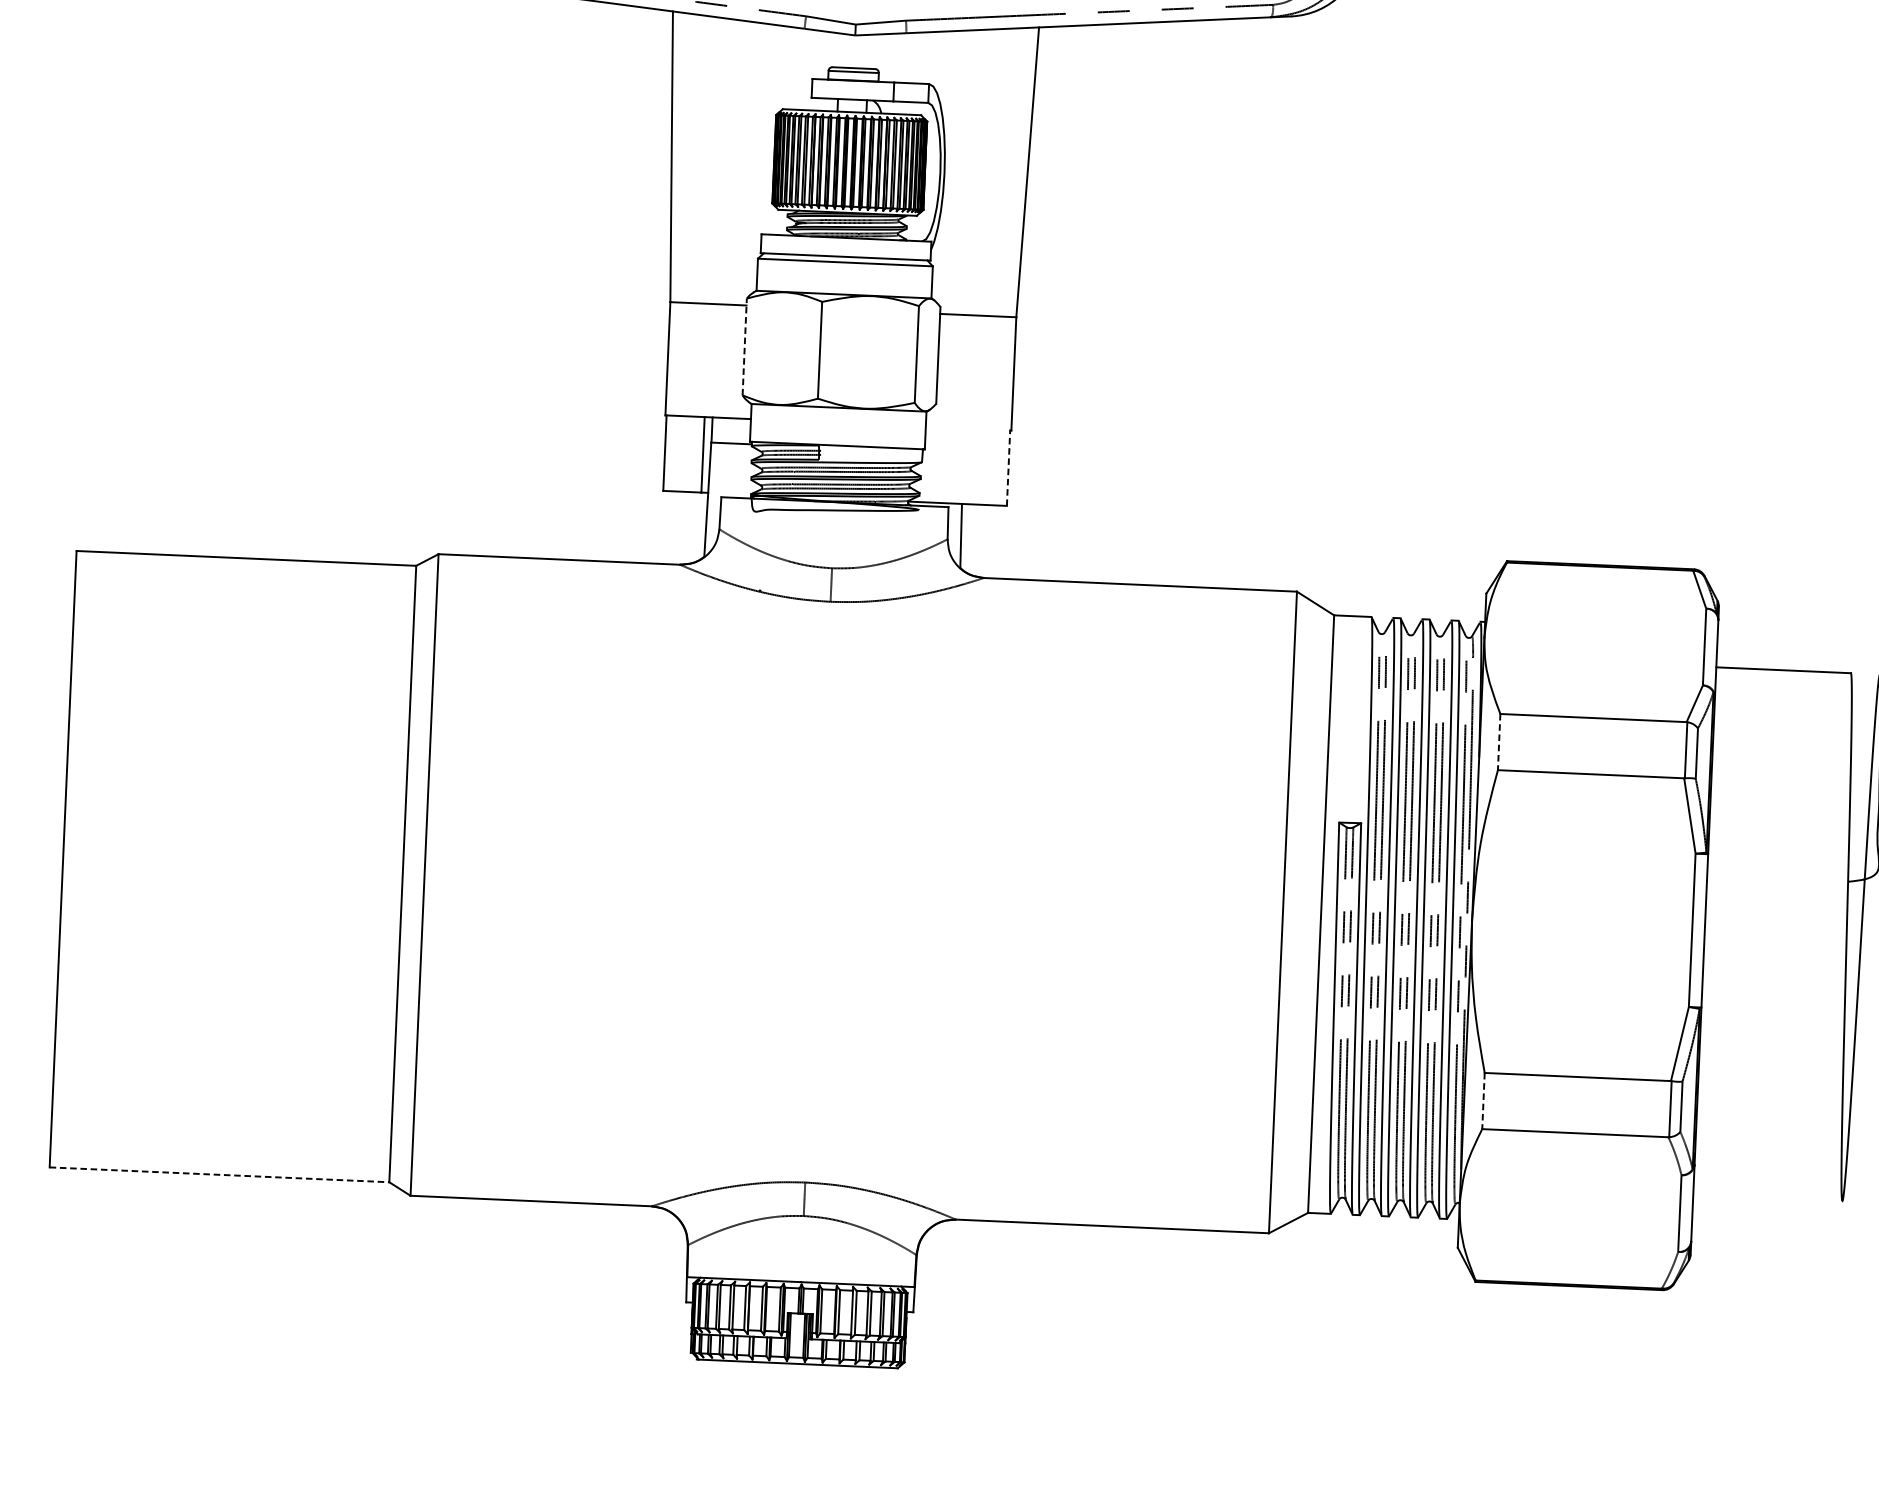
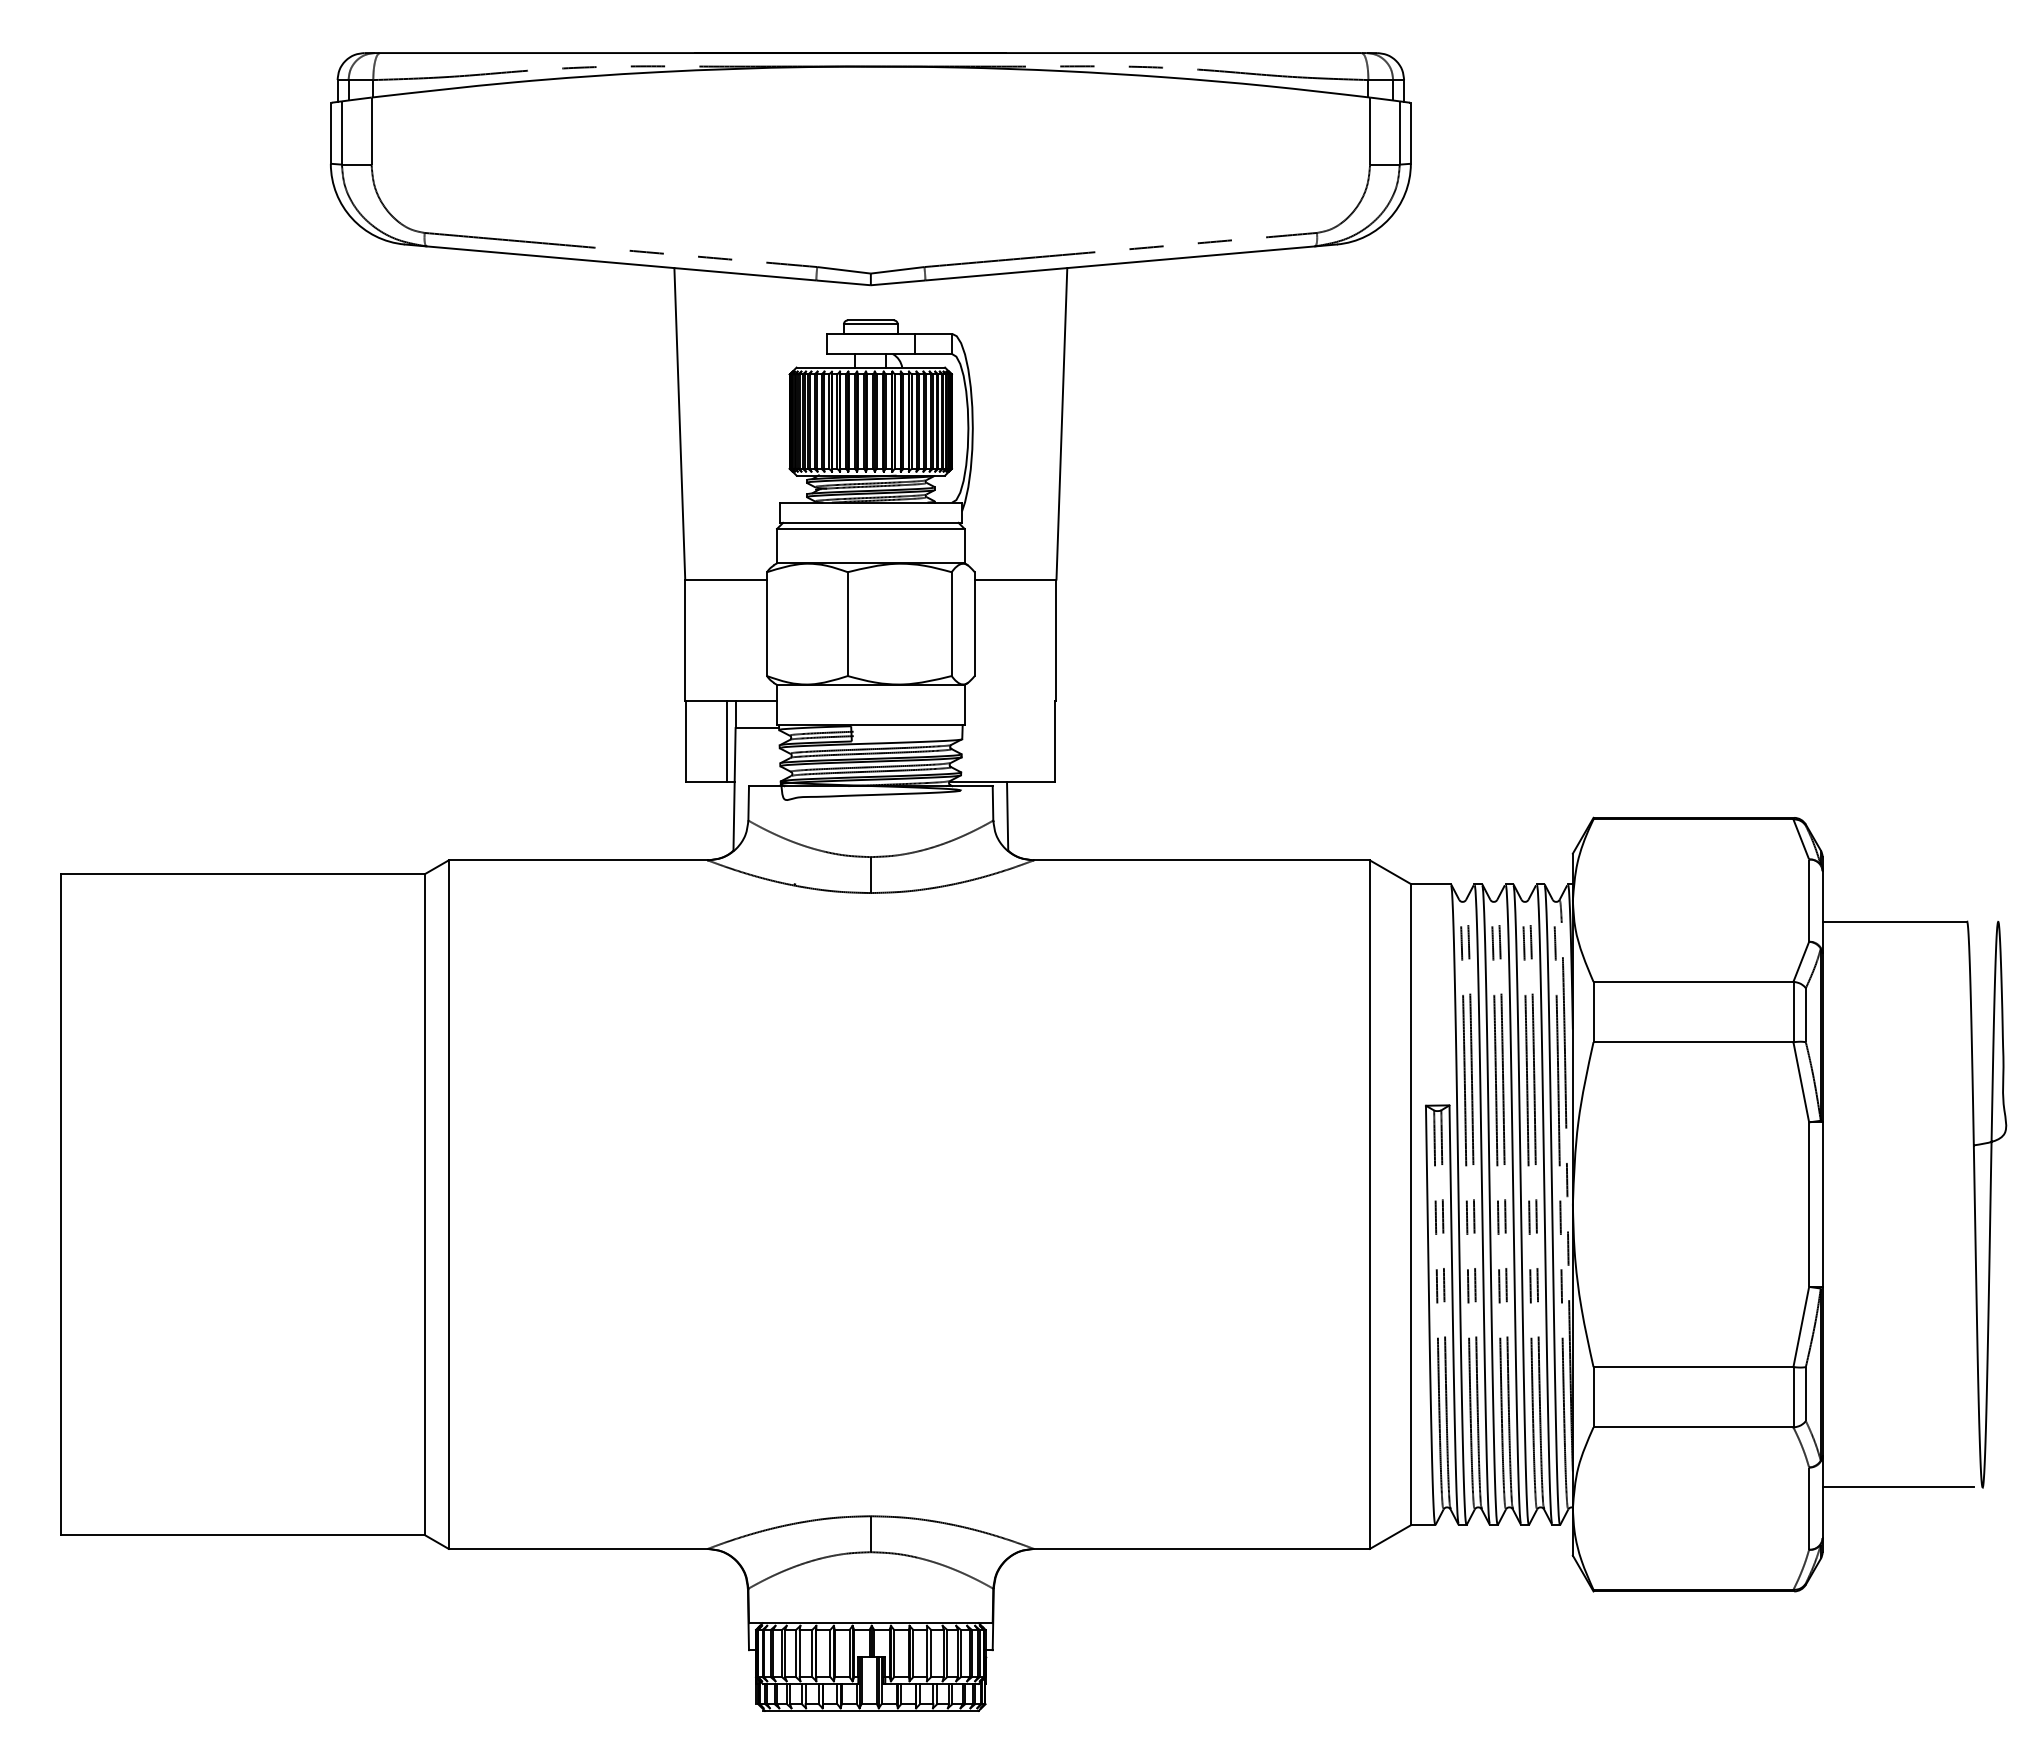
line: (744, 347) -> (766, 624), dashed -> solid
line: (1008, 468) -> (1055, 741), dashed -> solid
line: (1499, 742) -> (1593, 1012), dashed -> solid
line: (1483, 1101) -> (1593, 1397), dashed -> solid
line: (219, 1174) -> (243, 1535), dashed -> solid
line: (1763, 1197) -> (1897, 1487), added

